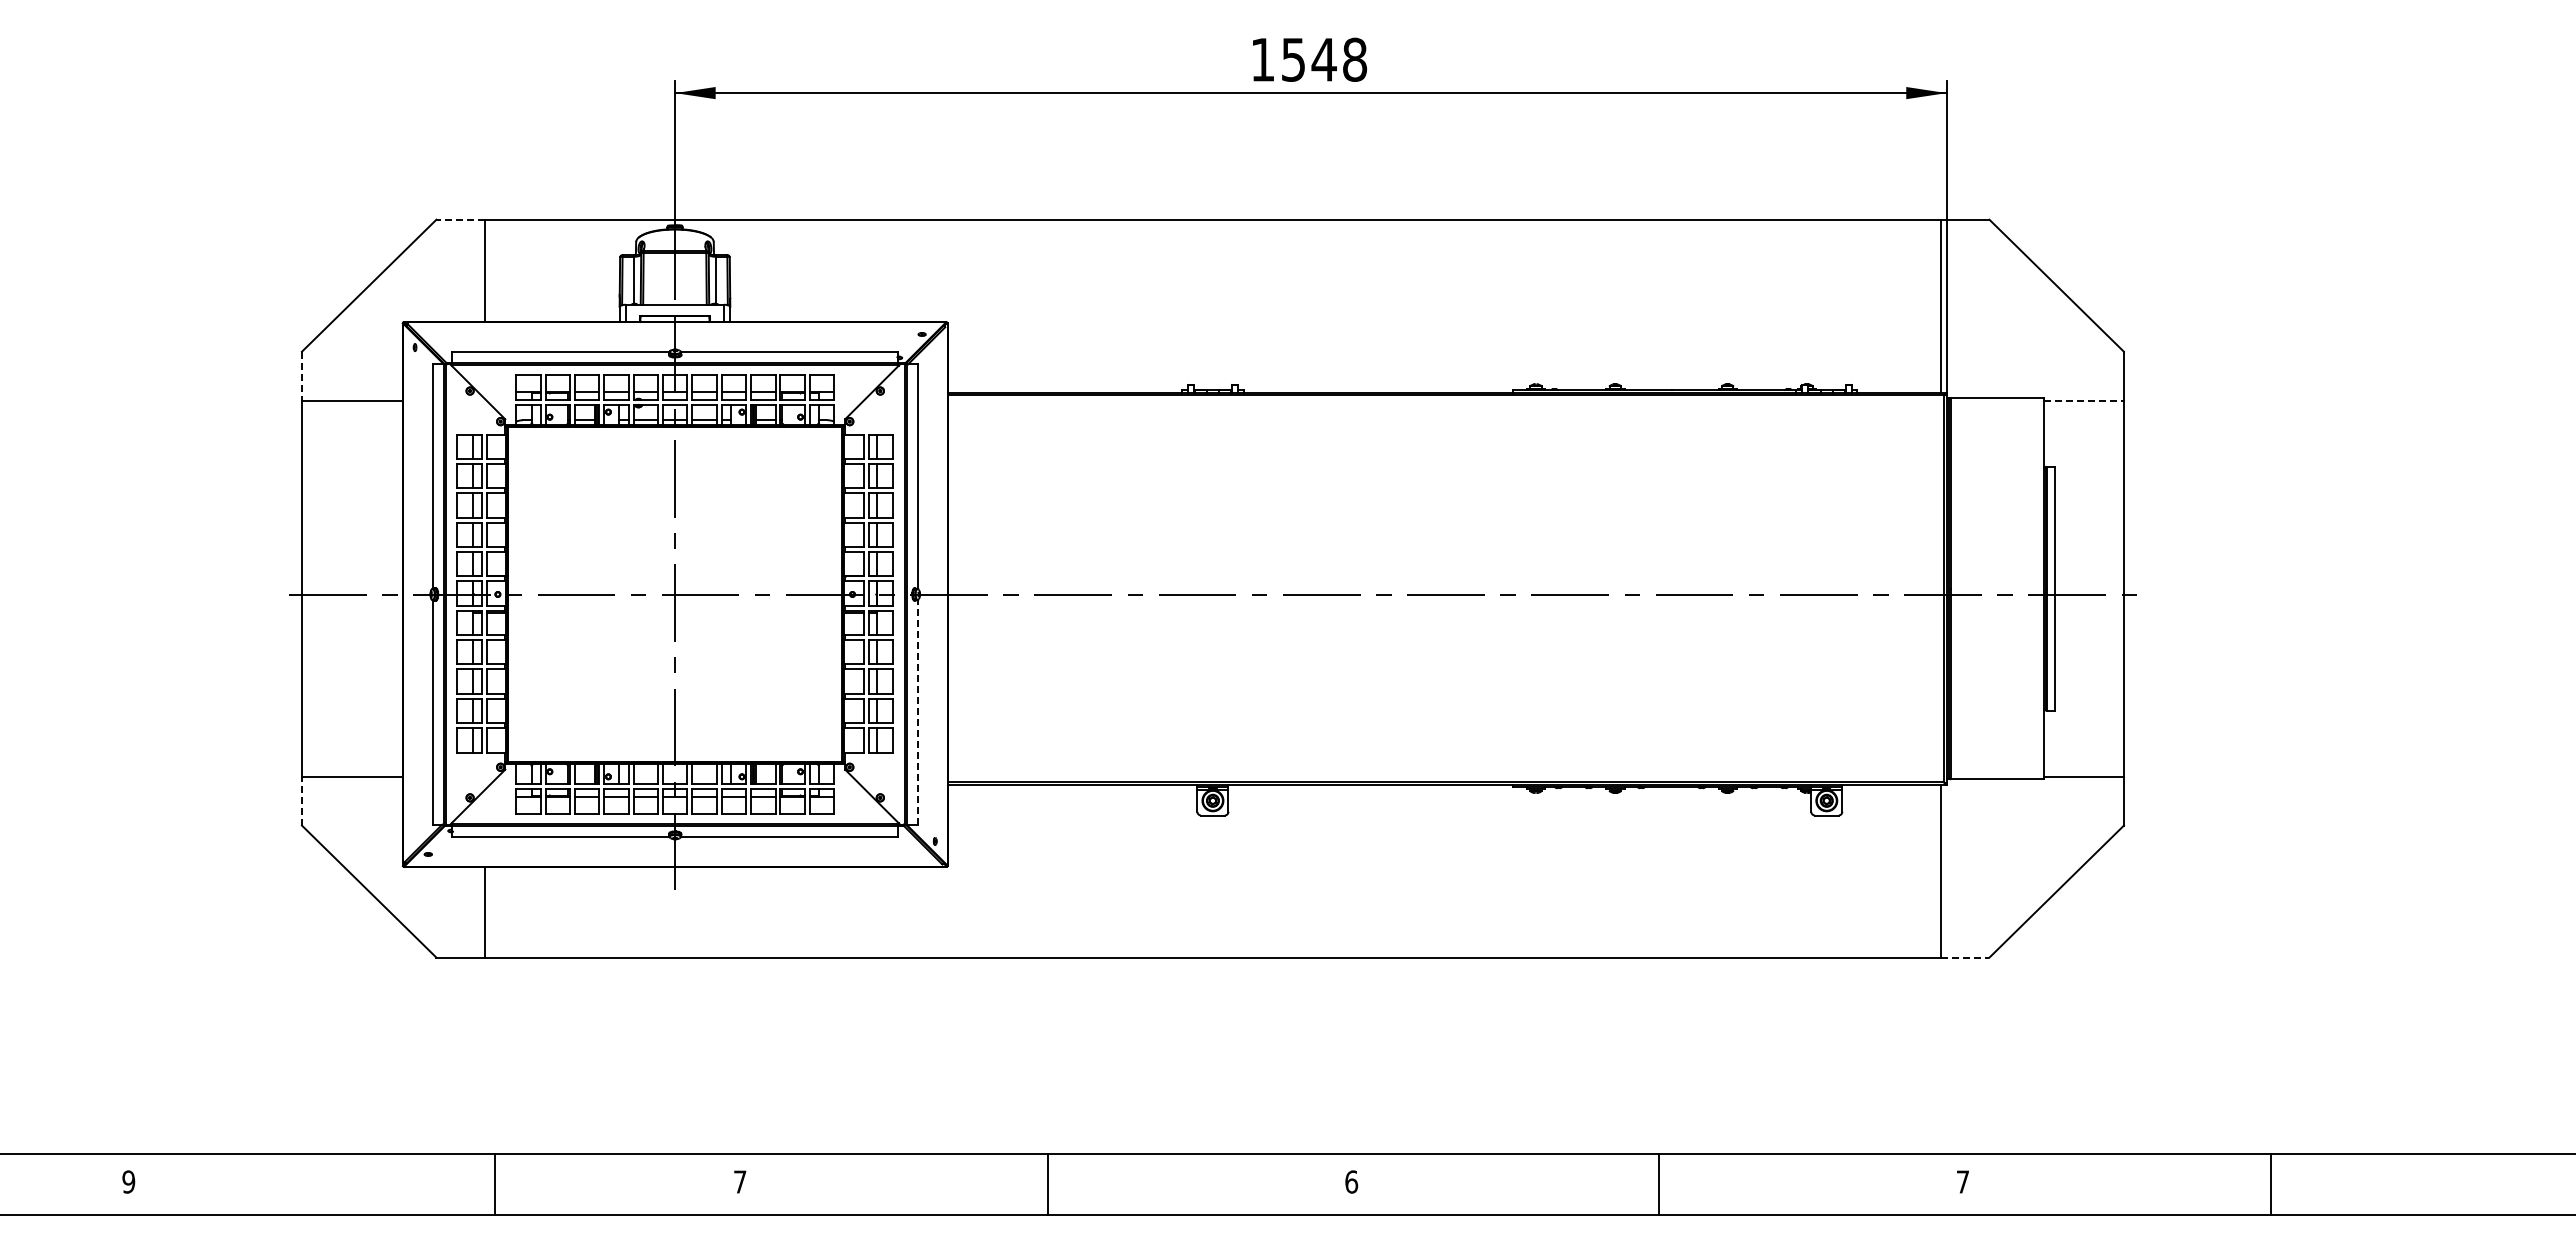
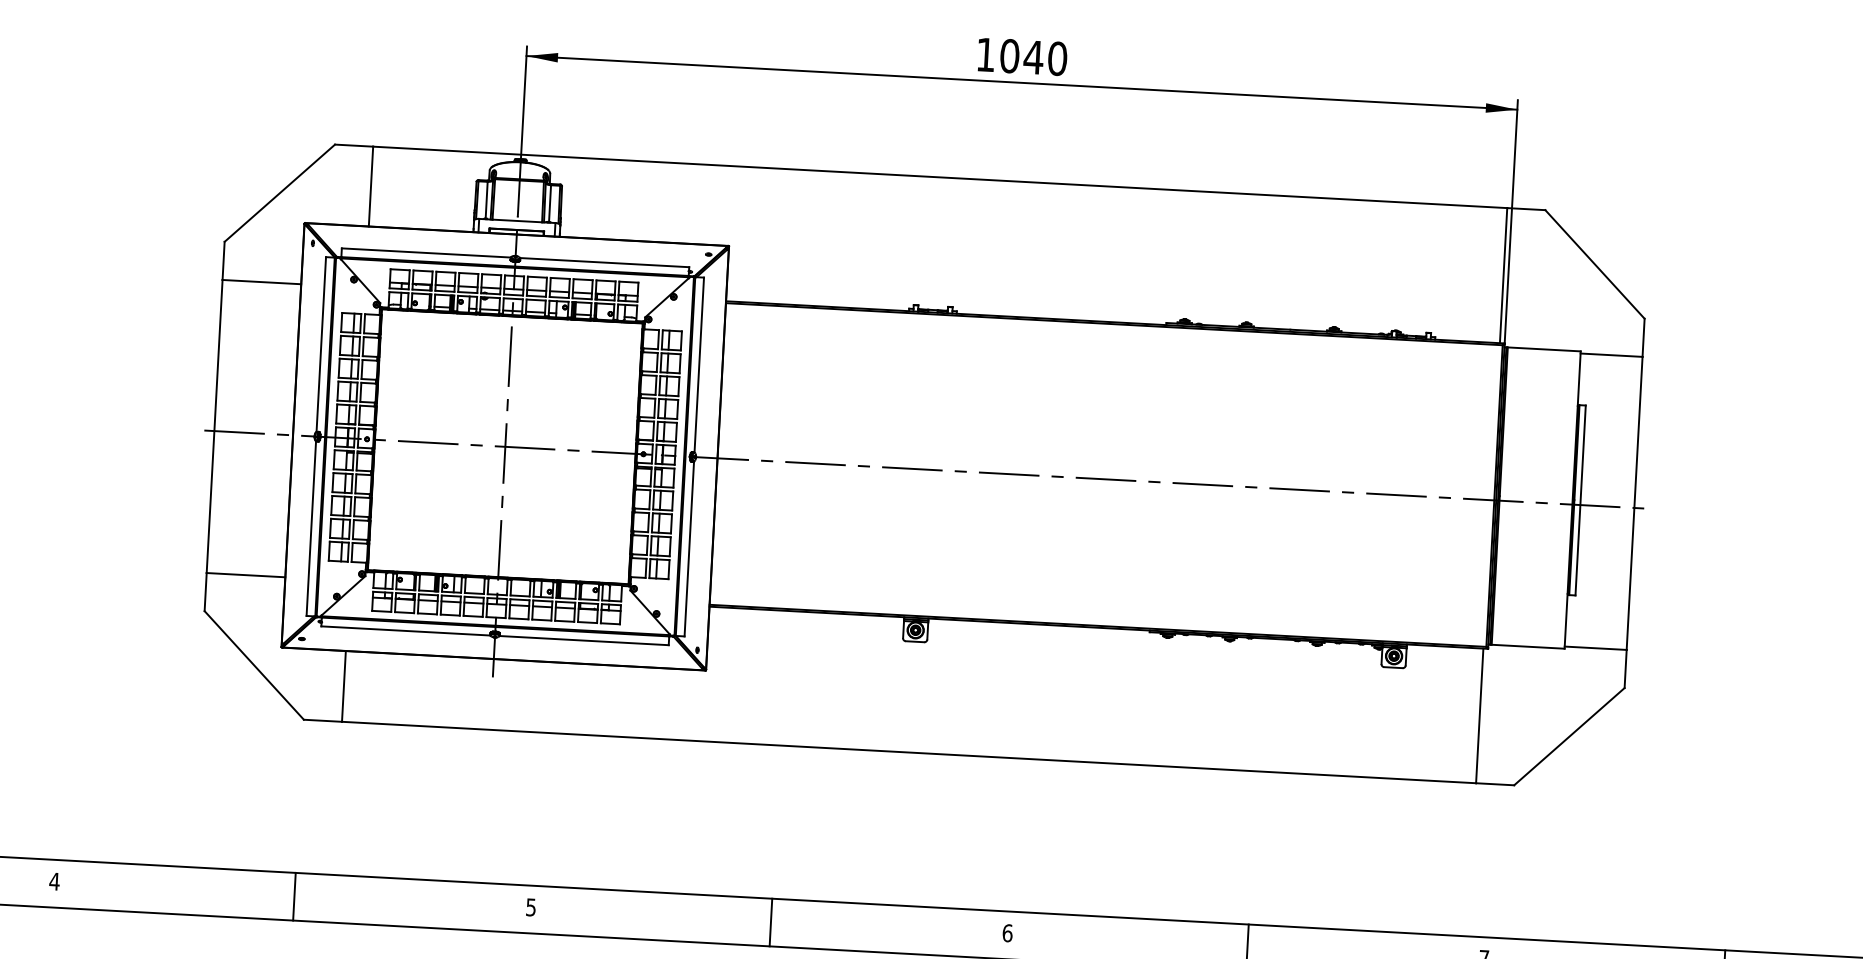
text: (1324, 59) -> (1033, 57), 1548 -> 1040
line: (460, 219) -> (353, 145), dashed -> solid
line: (301, 376) -> (223, 261), dashed -> solid
line: (2084, 400) -> (1611, 355), dashed -> solid
line: (917, 711) -> (689, 548), dashed -> solid
line: (301, 800) -> (205, 591), dashed -> solid
line: (1965, 957) -> (1495, 784), dashed -> solid
text: (128, 1181) -> (54, 881), 9 -> 4
text: (740, 1181) -> (531, 907), 7 -> 5
line: (494, 1184) -> (294, 896), moved

